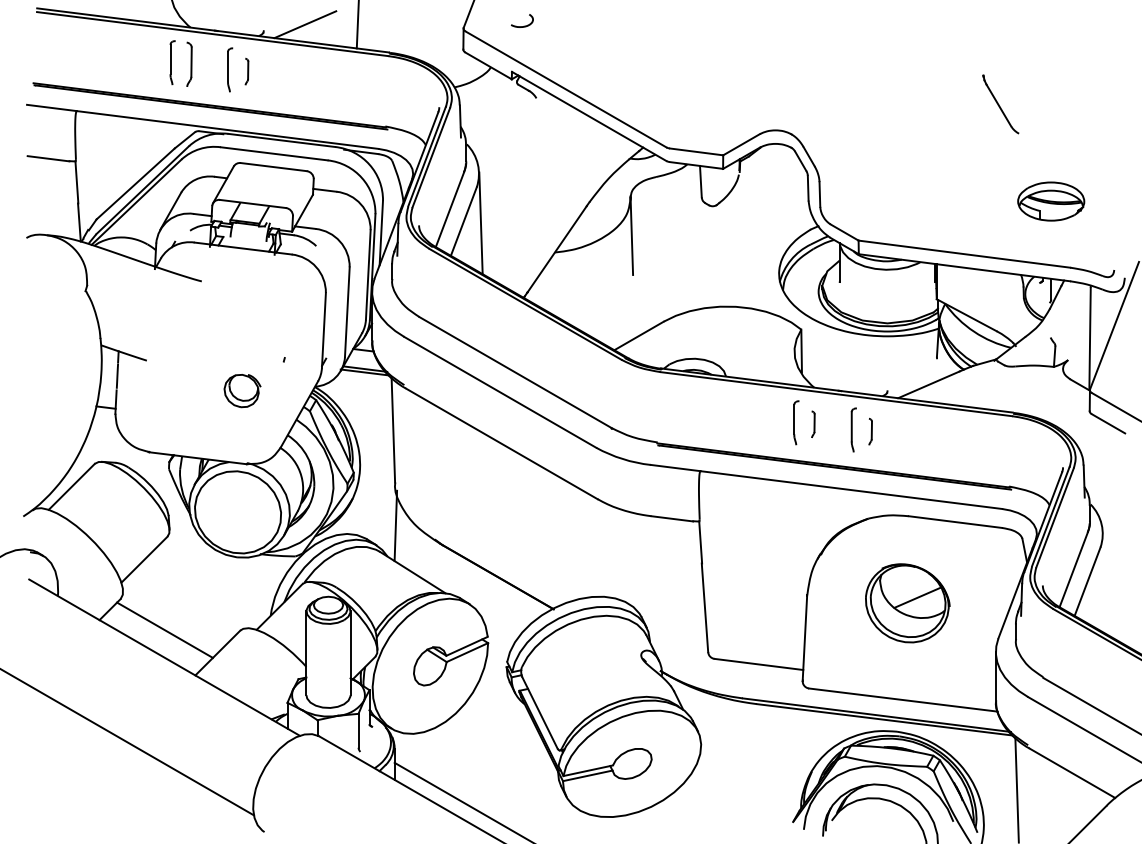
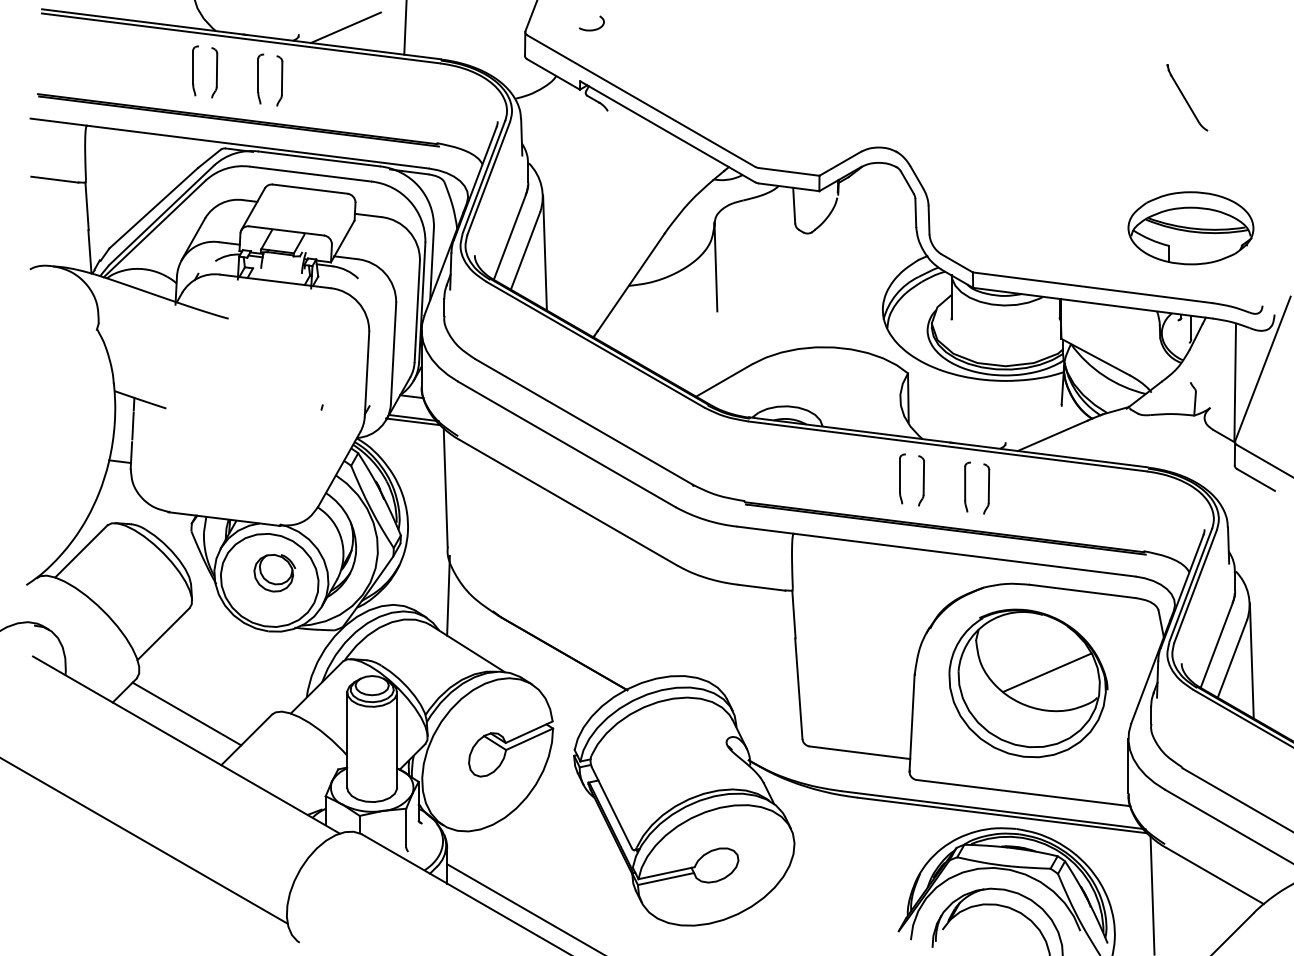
part: (246, 71) -> (279, 80), size x1.67
part: (1000, 104) -> (1186, 97), moved
part: (1051, 201) -> (1191, 228), size x1.67
part: (242, 391) -> (274, 573), moved
part: (813, 424) -> (921, 480), size x1.67
part: (870, 431) -> (986, 488), size x1.67
line: (1104, 583) -> (1251, 661), added
part: (907, 603) -> (1028, 683), size x1.67

